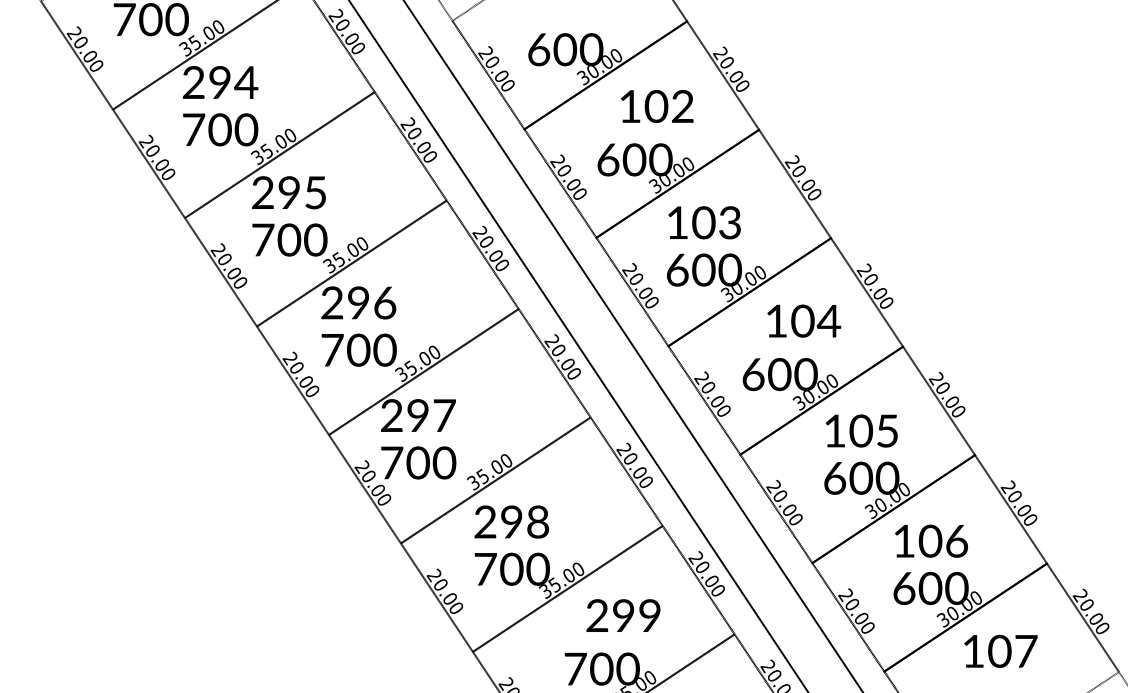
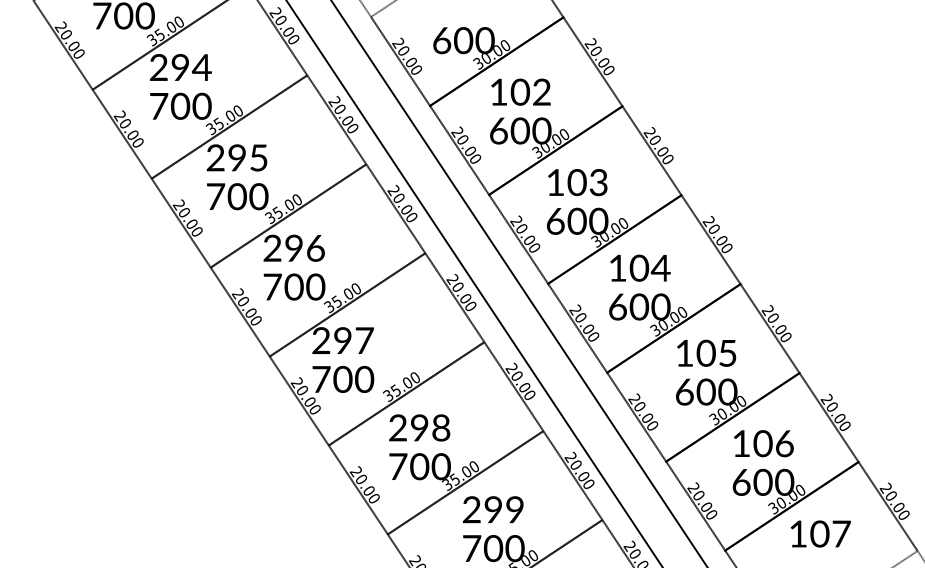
text: (656, 105) -> (520, 91), moved
text: (804, 320) -> (640, 267), moved
text: (623, 615) -> (493, 509), moved

